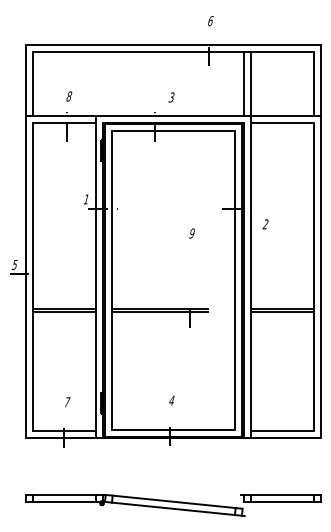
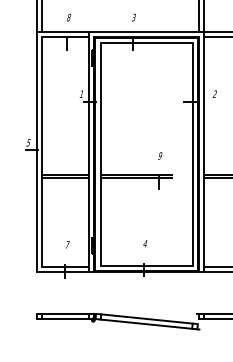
text: (171, 97) -> (133, 17), moved
text: (265, 224) -> (214, 94), moved
text: (191, 233) -> (159, 155), moved

